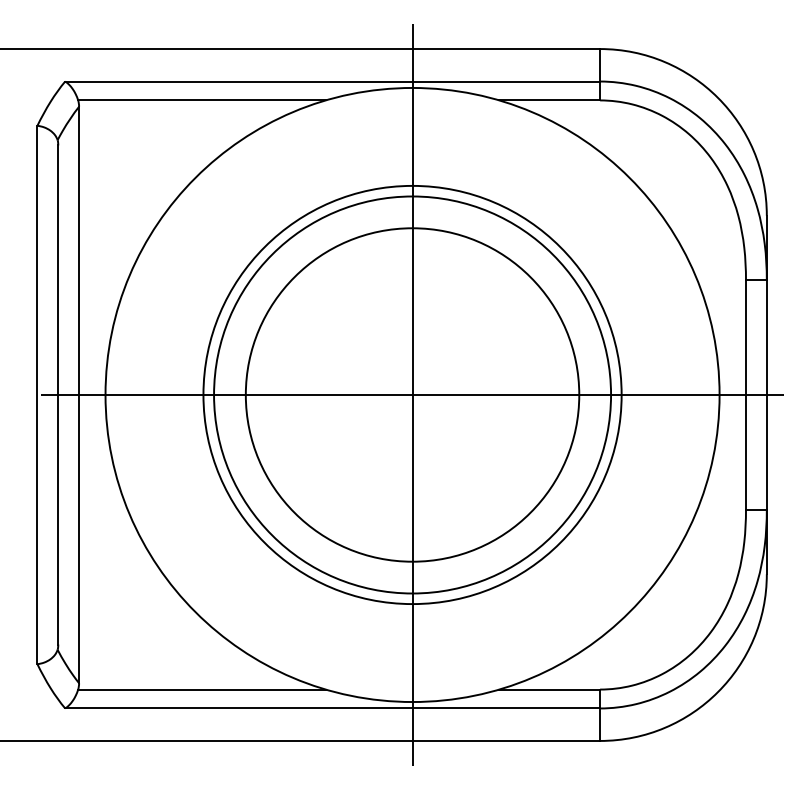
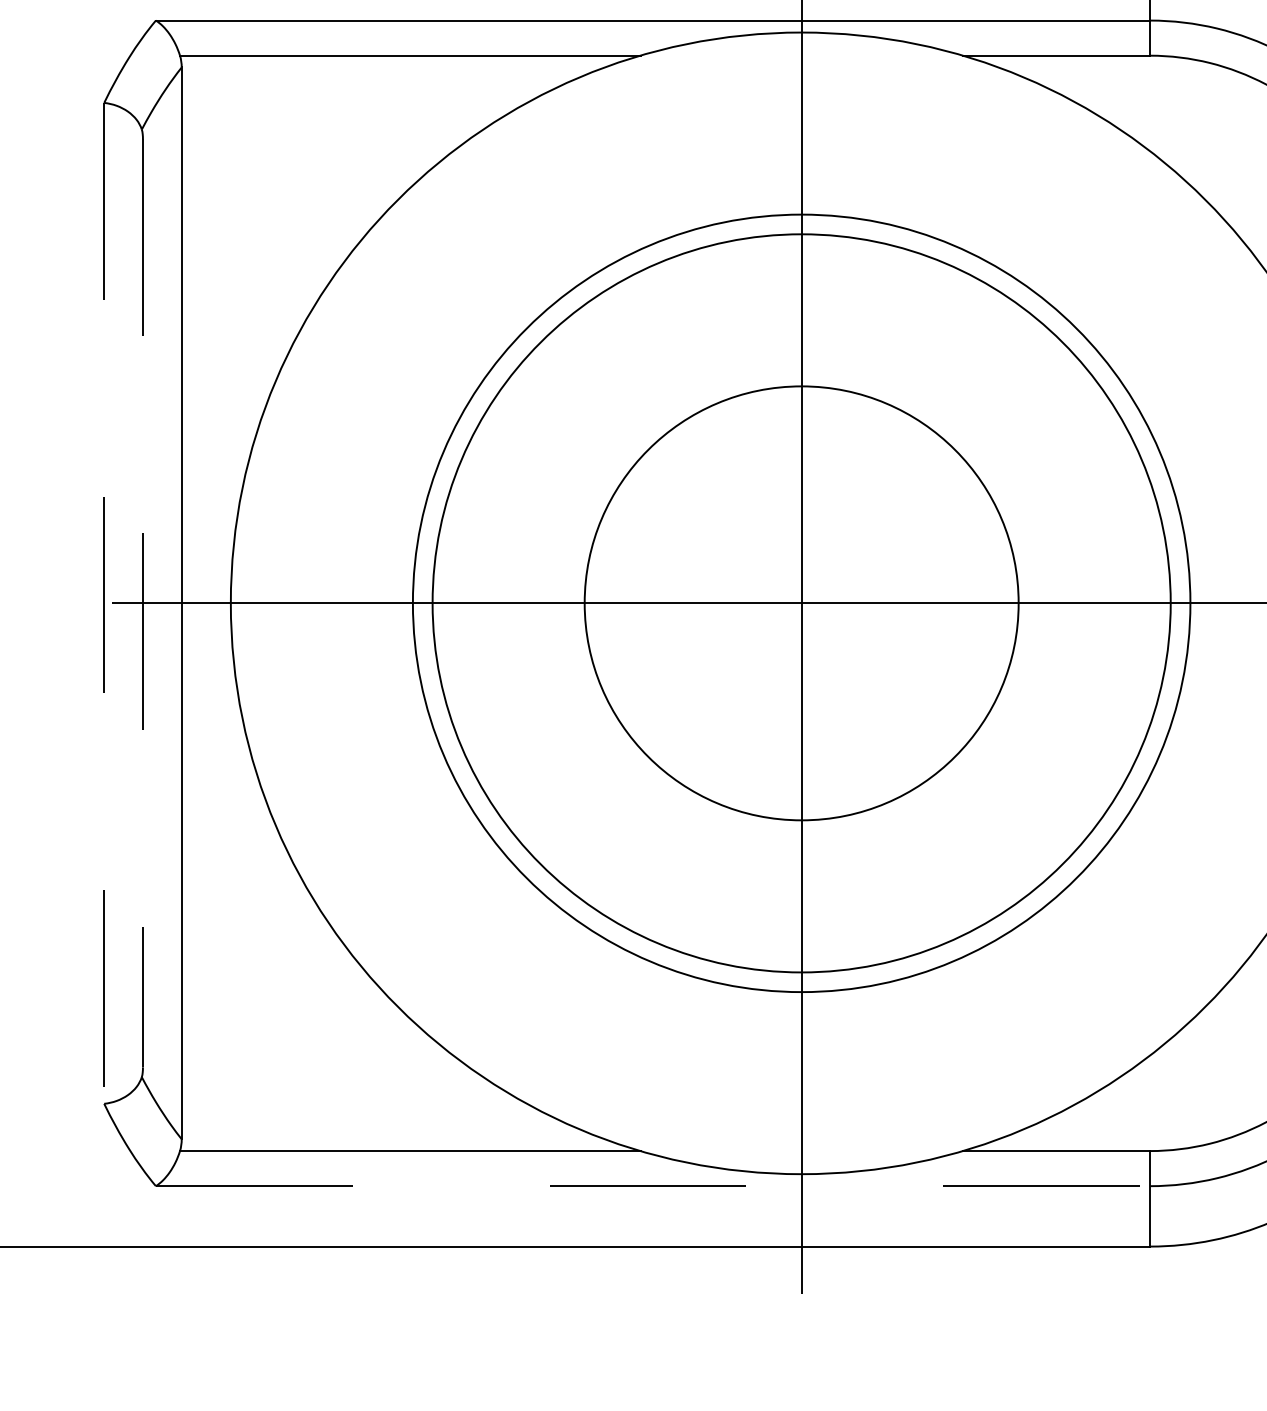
circle: (412, 394) -> (801, 602), size x0.7
line: (37, 395) -> (104, 604), solid -> dashed
line: (58, 395) -> (143, 604), solid -> dashed
line: (333, 708) -> (654, 1186), solid -> dashed

